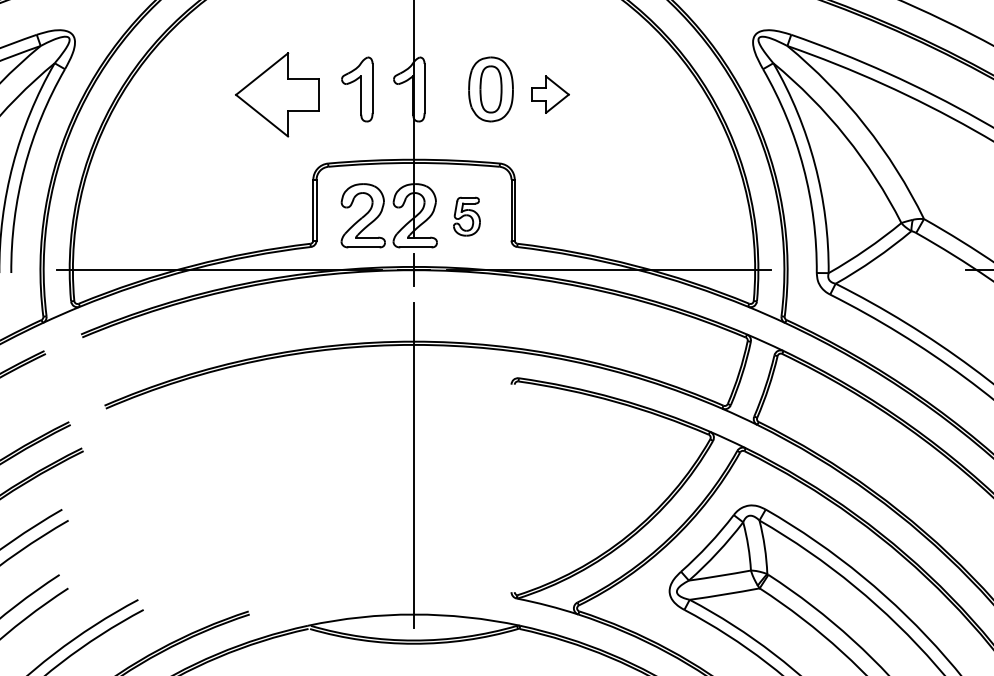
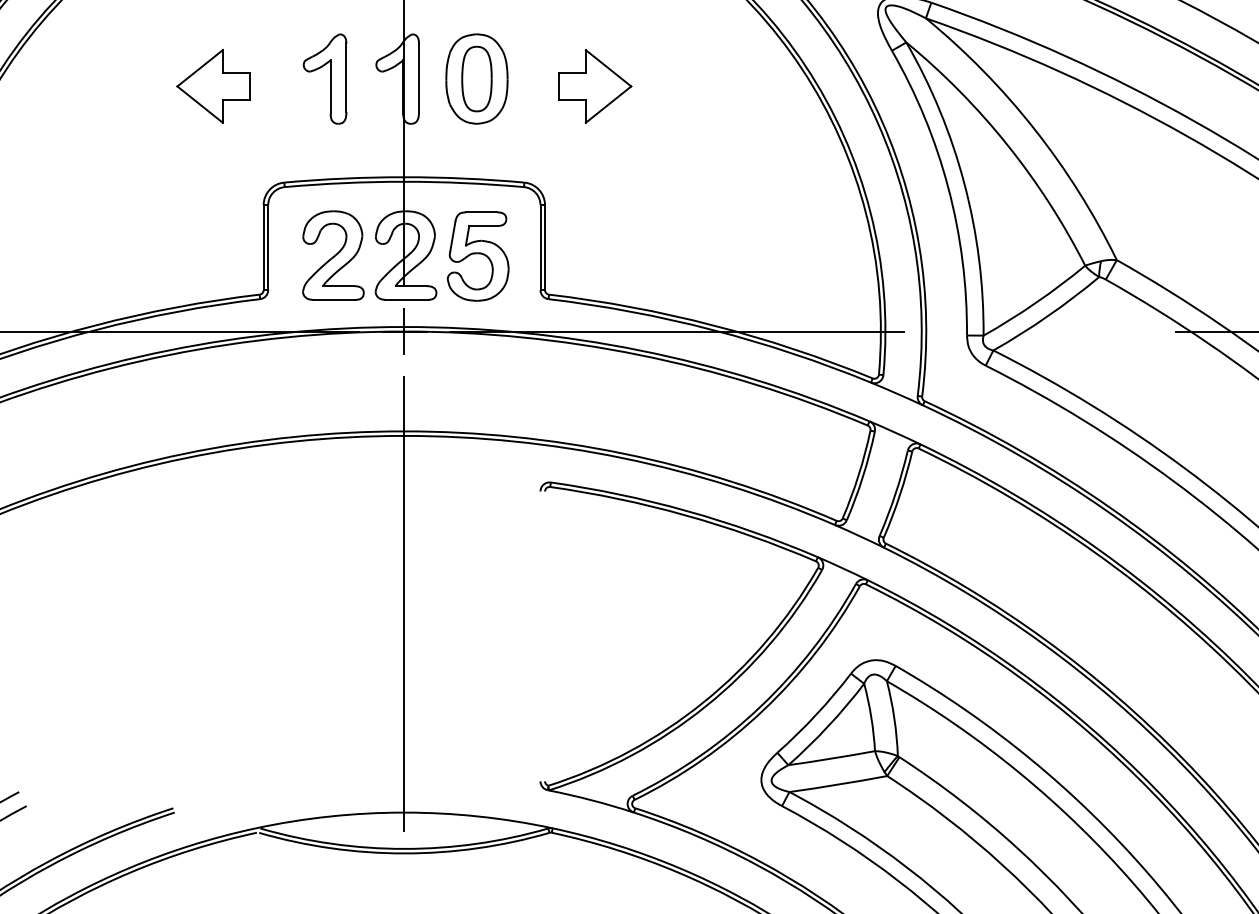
part: (490, 89) -> (476, 79), moved
part: (277, 94) -> (213, 86), size x0.62
part: (550, 94) -> (594, 86), size x1.43
part: (466, 216) -> (477, 256), size x1.67

